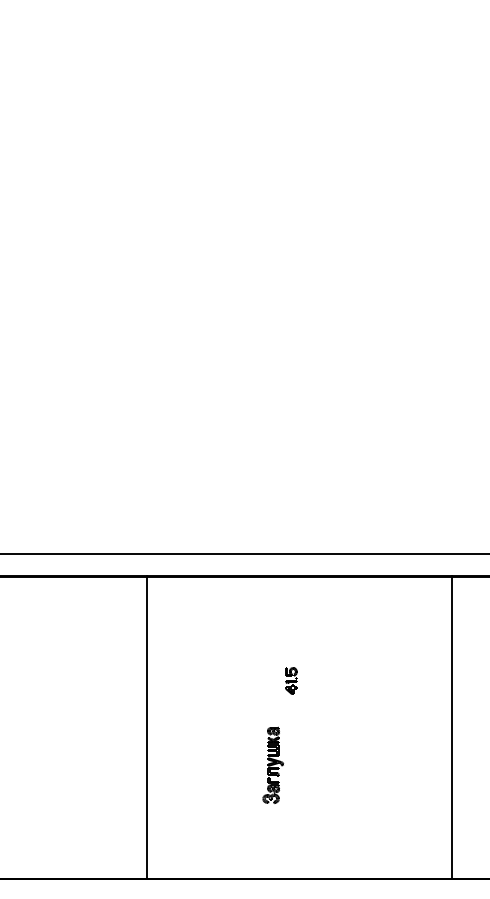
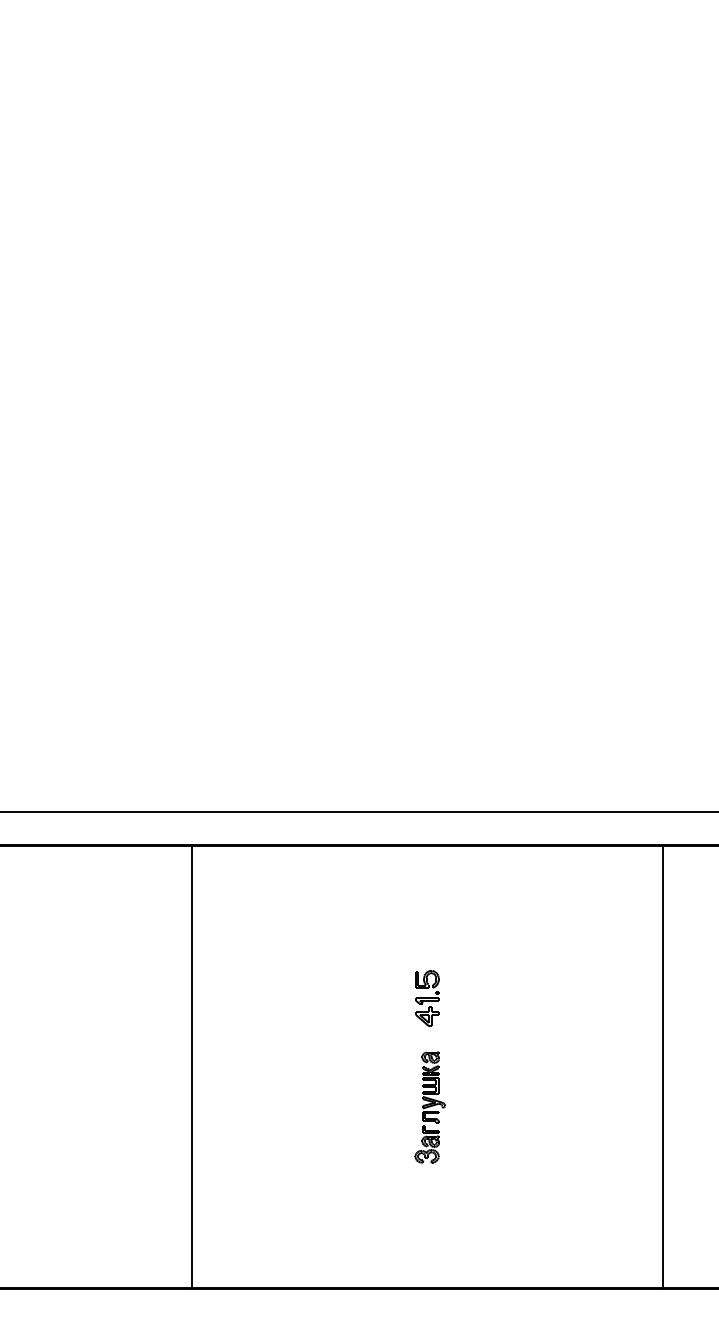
part: (291, 680) -> (427, 997), size x1.43
line: (146, 727) -> (191, 1066), moved
part: (272, 764) -> (429, 1106), moved

